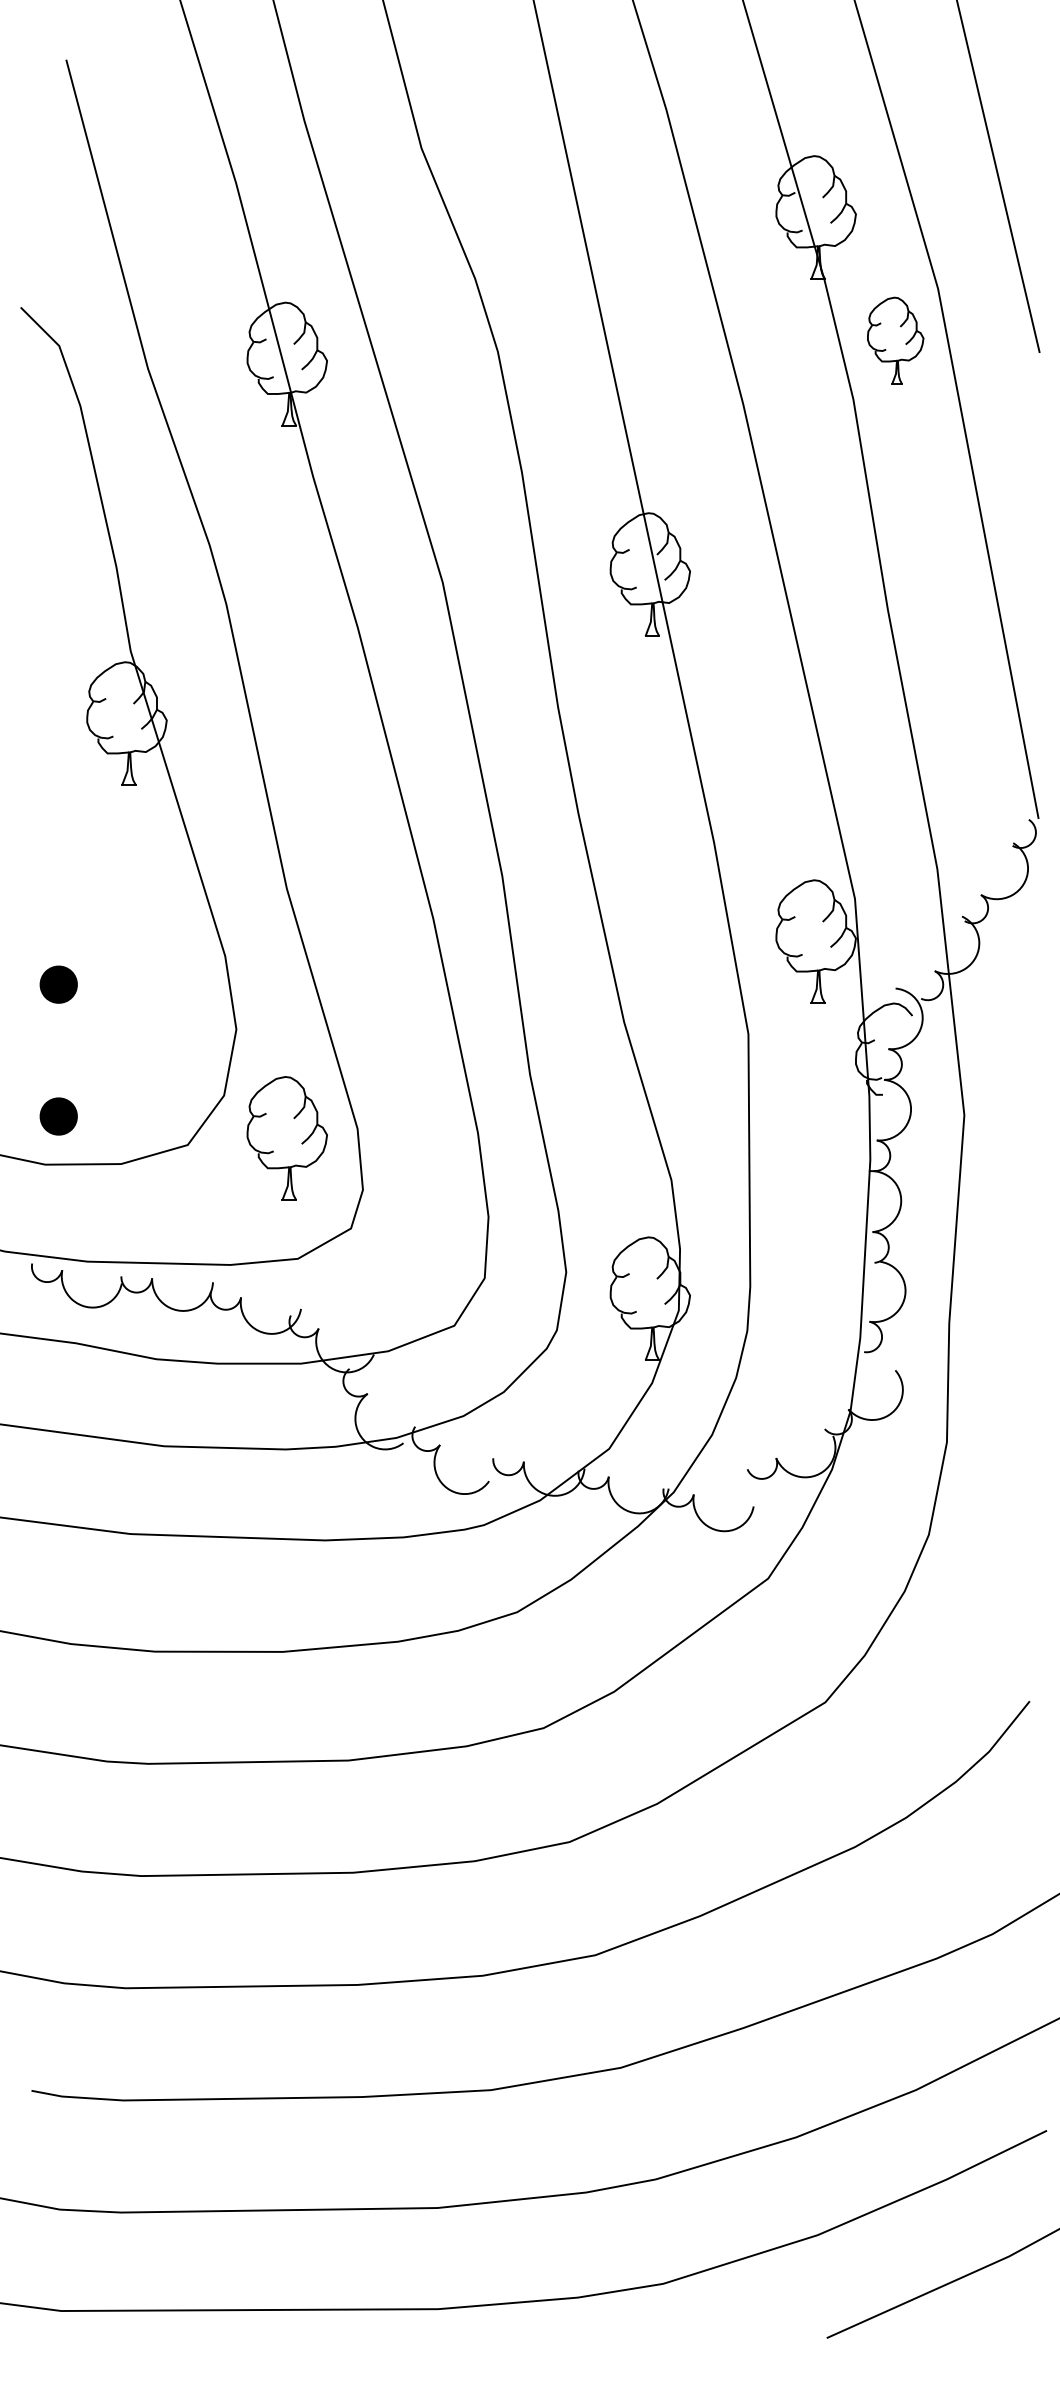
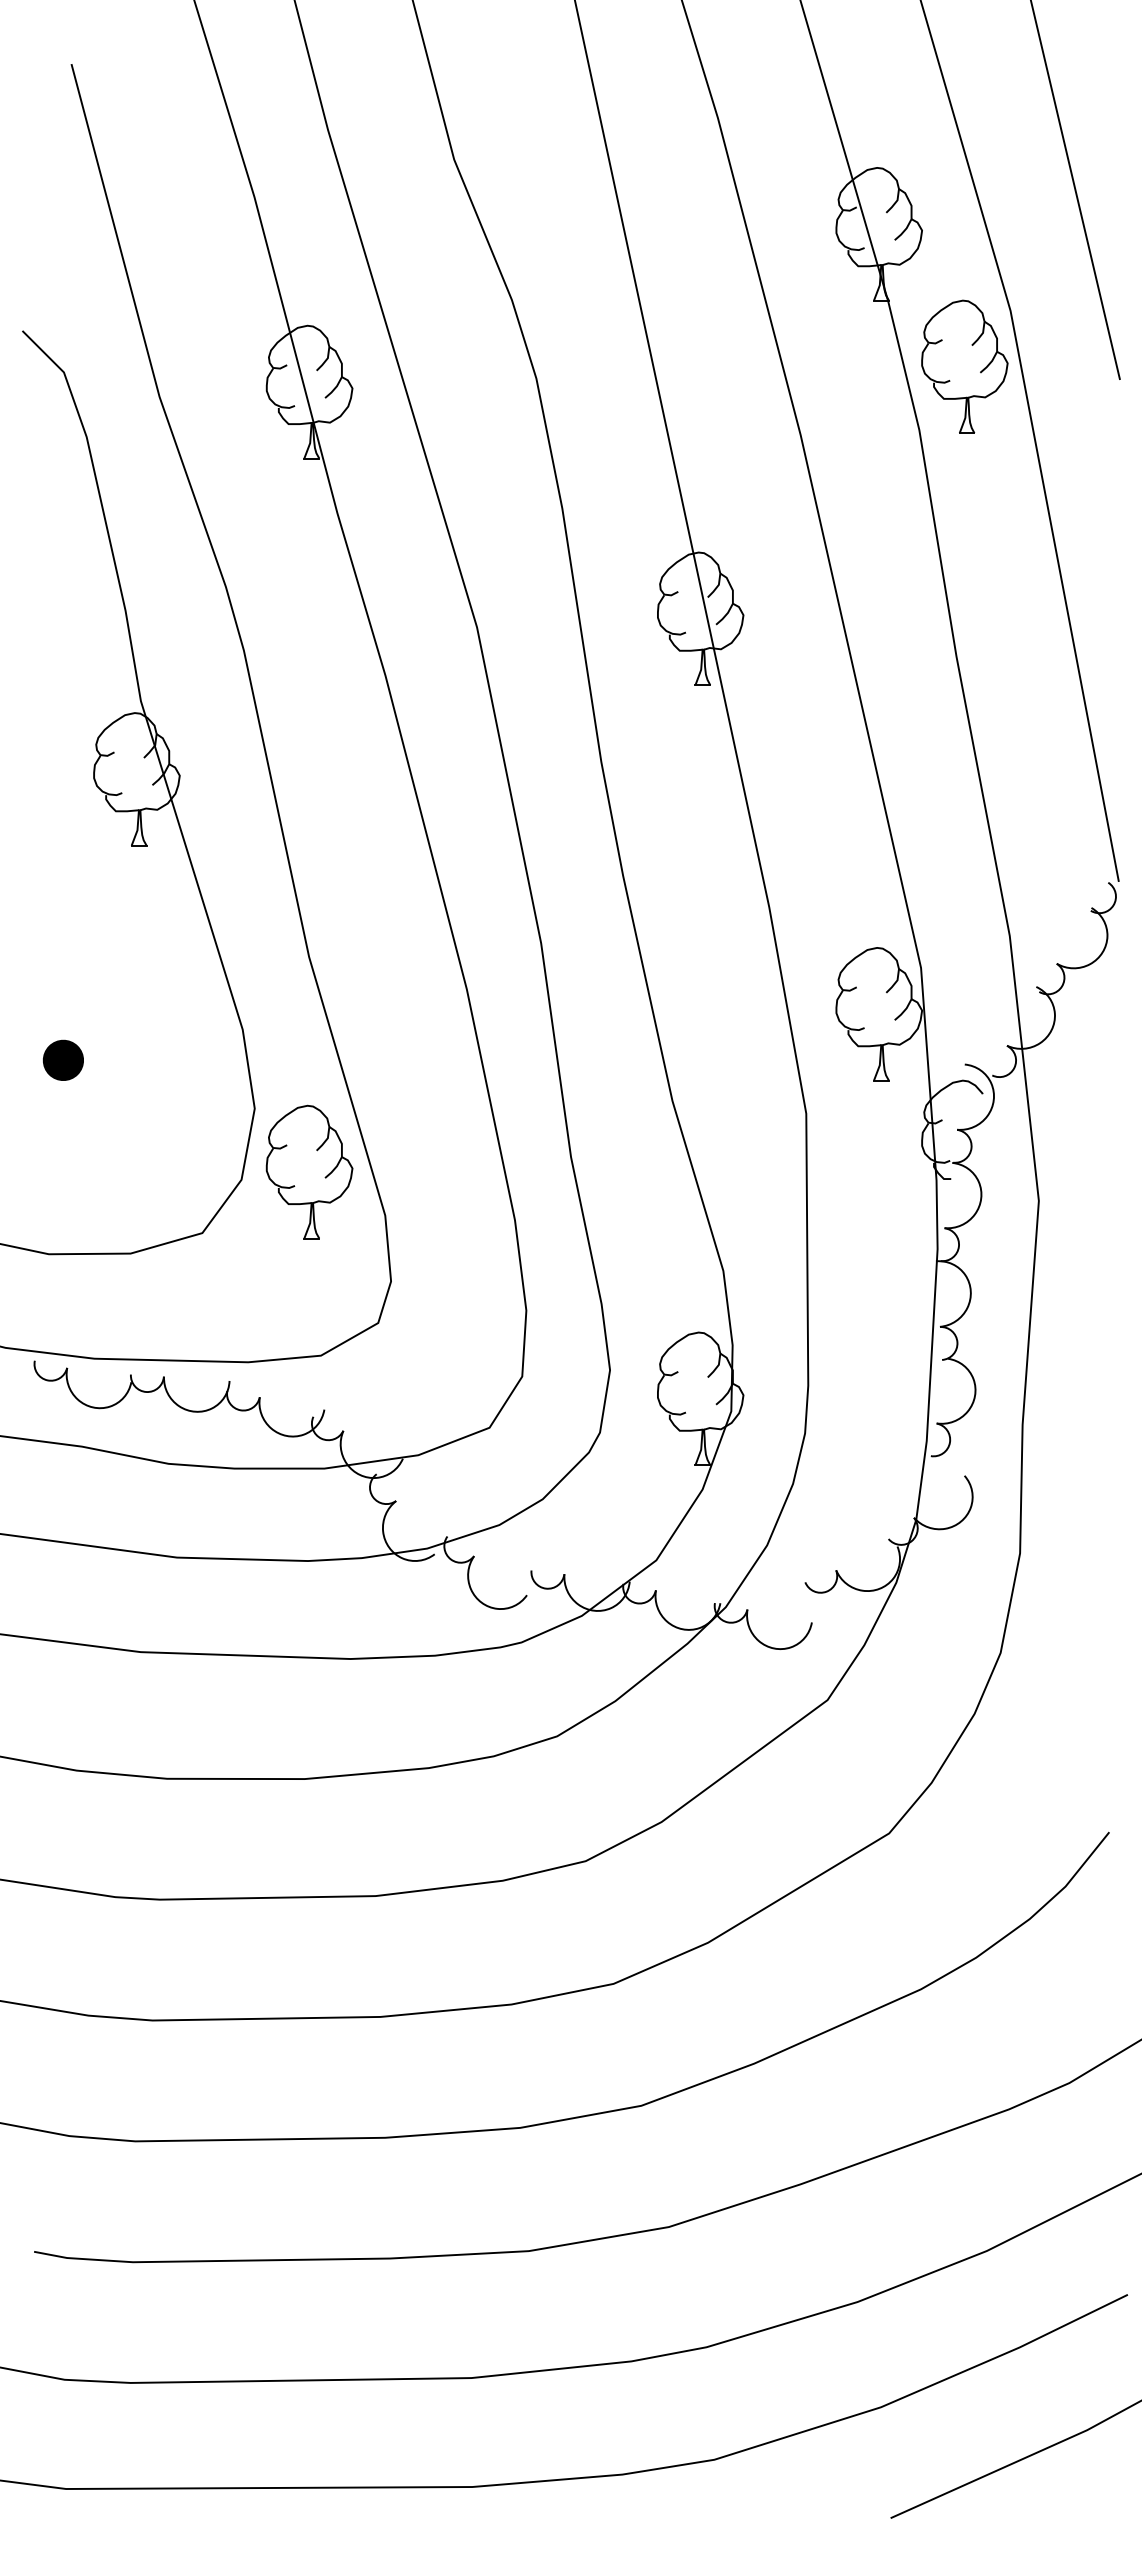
part: (895, 340) -> (964, 366), size x1.43
part: (57, 1115) -> (62, 1201), removed
part: (287, 1137) -> (309, 1171), moved

